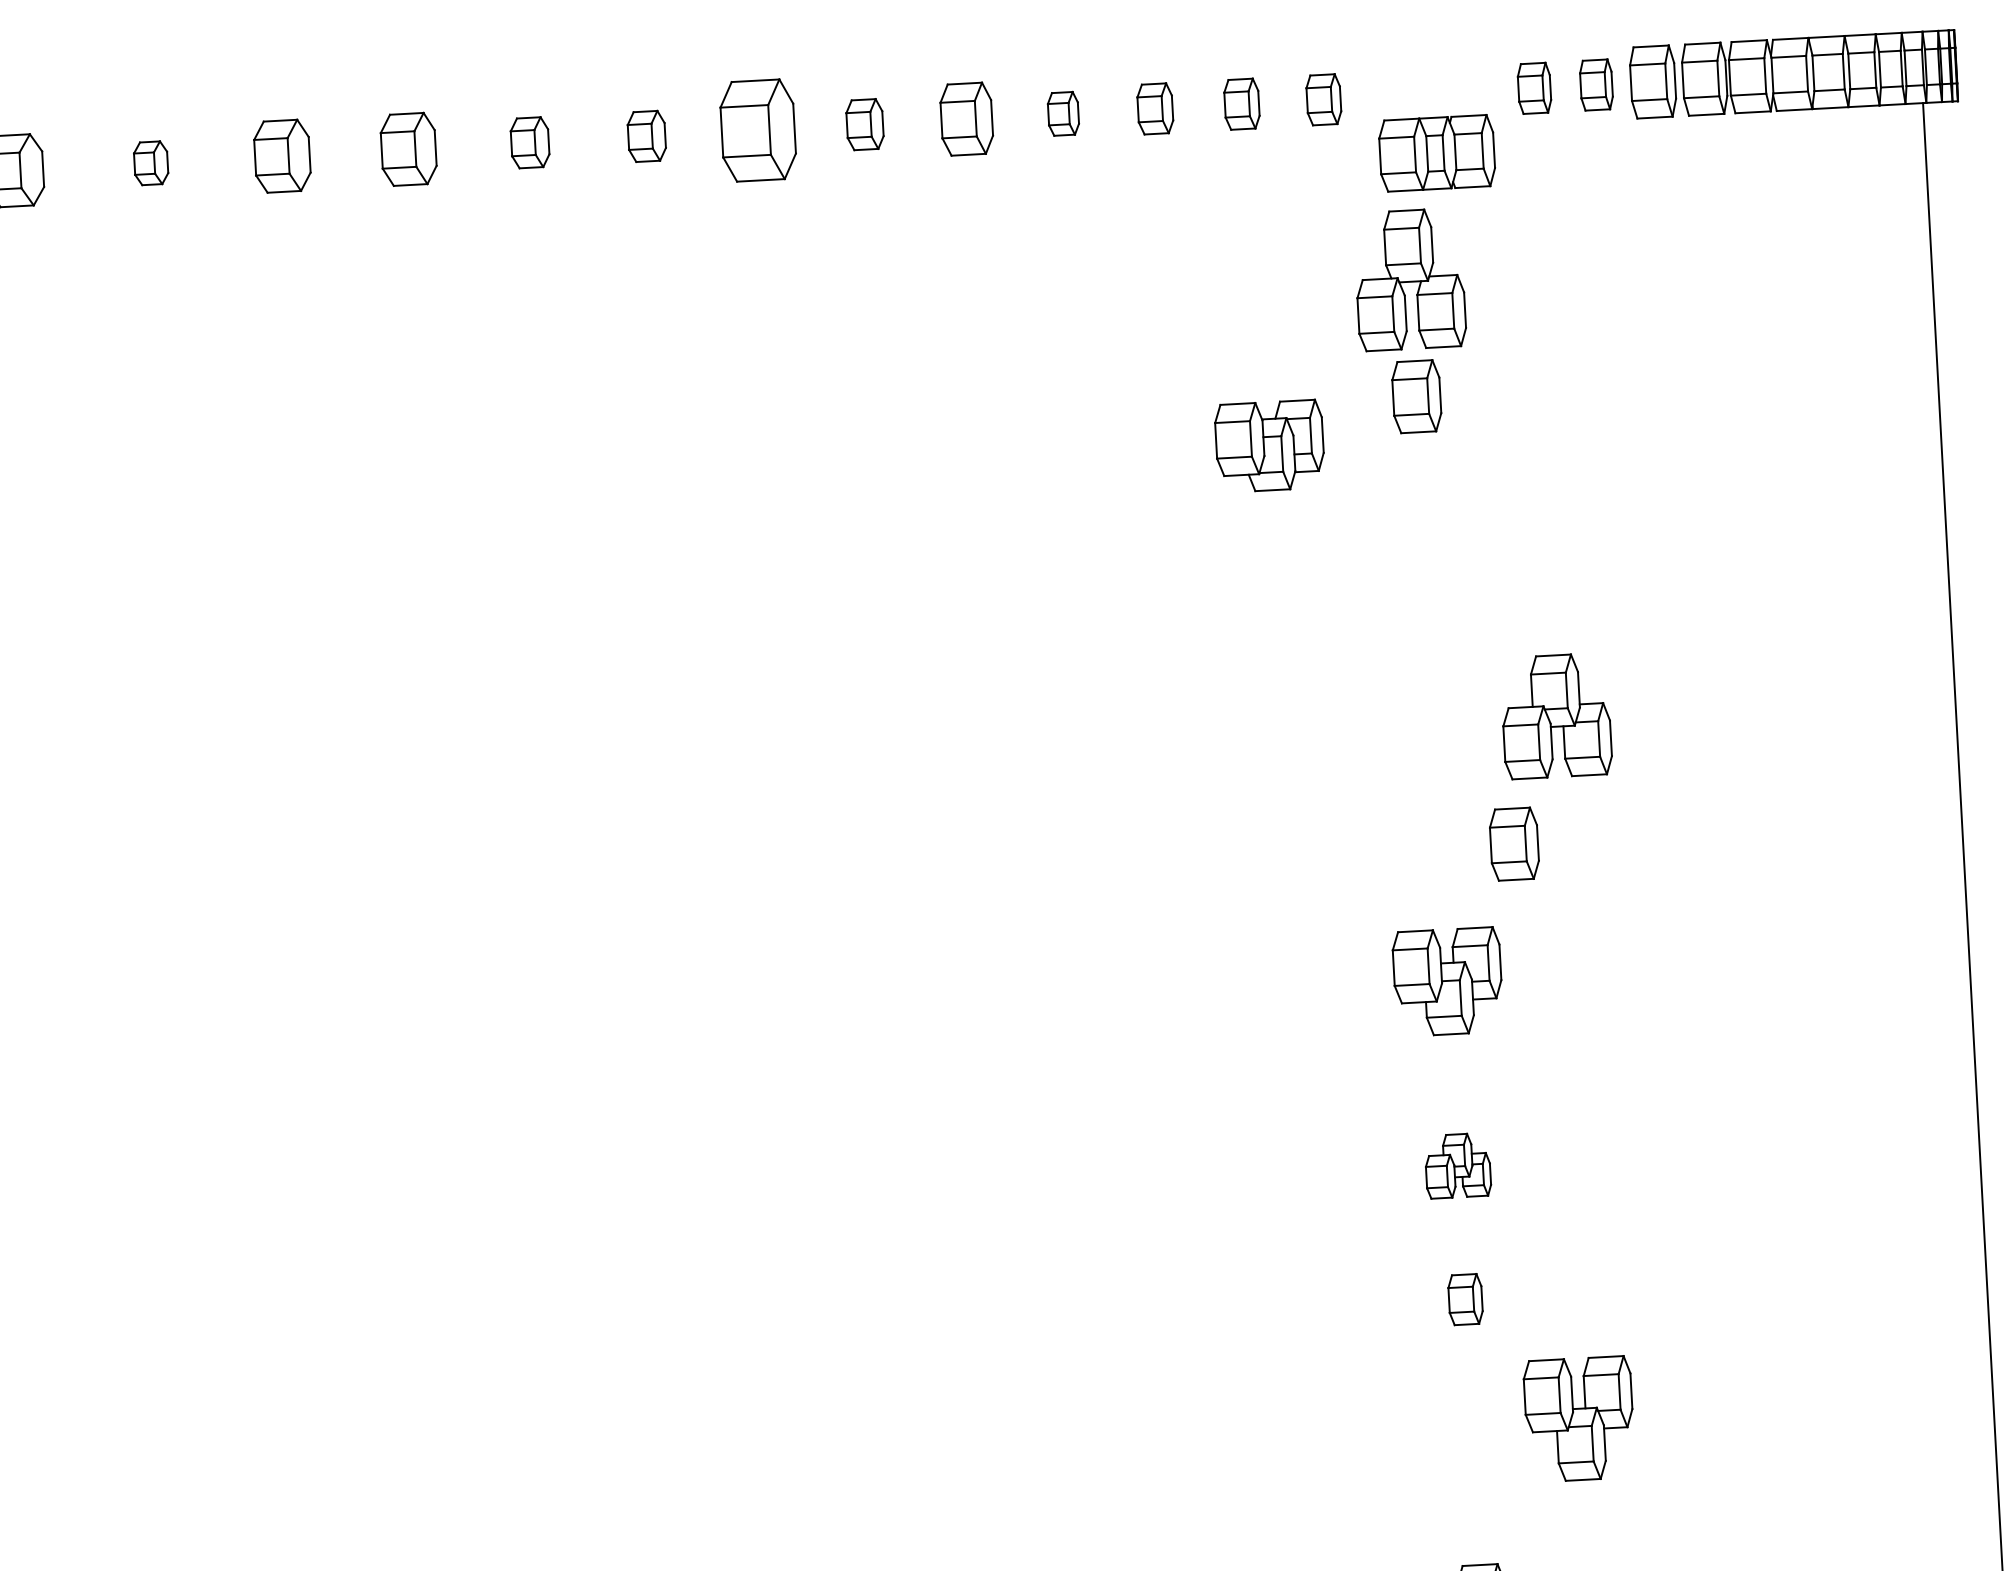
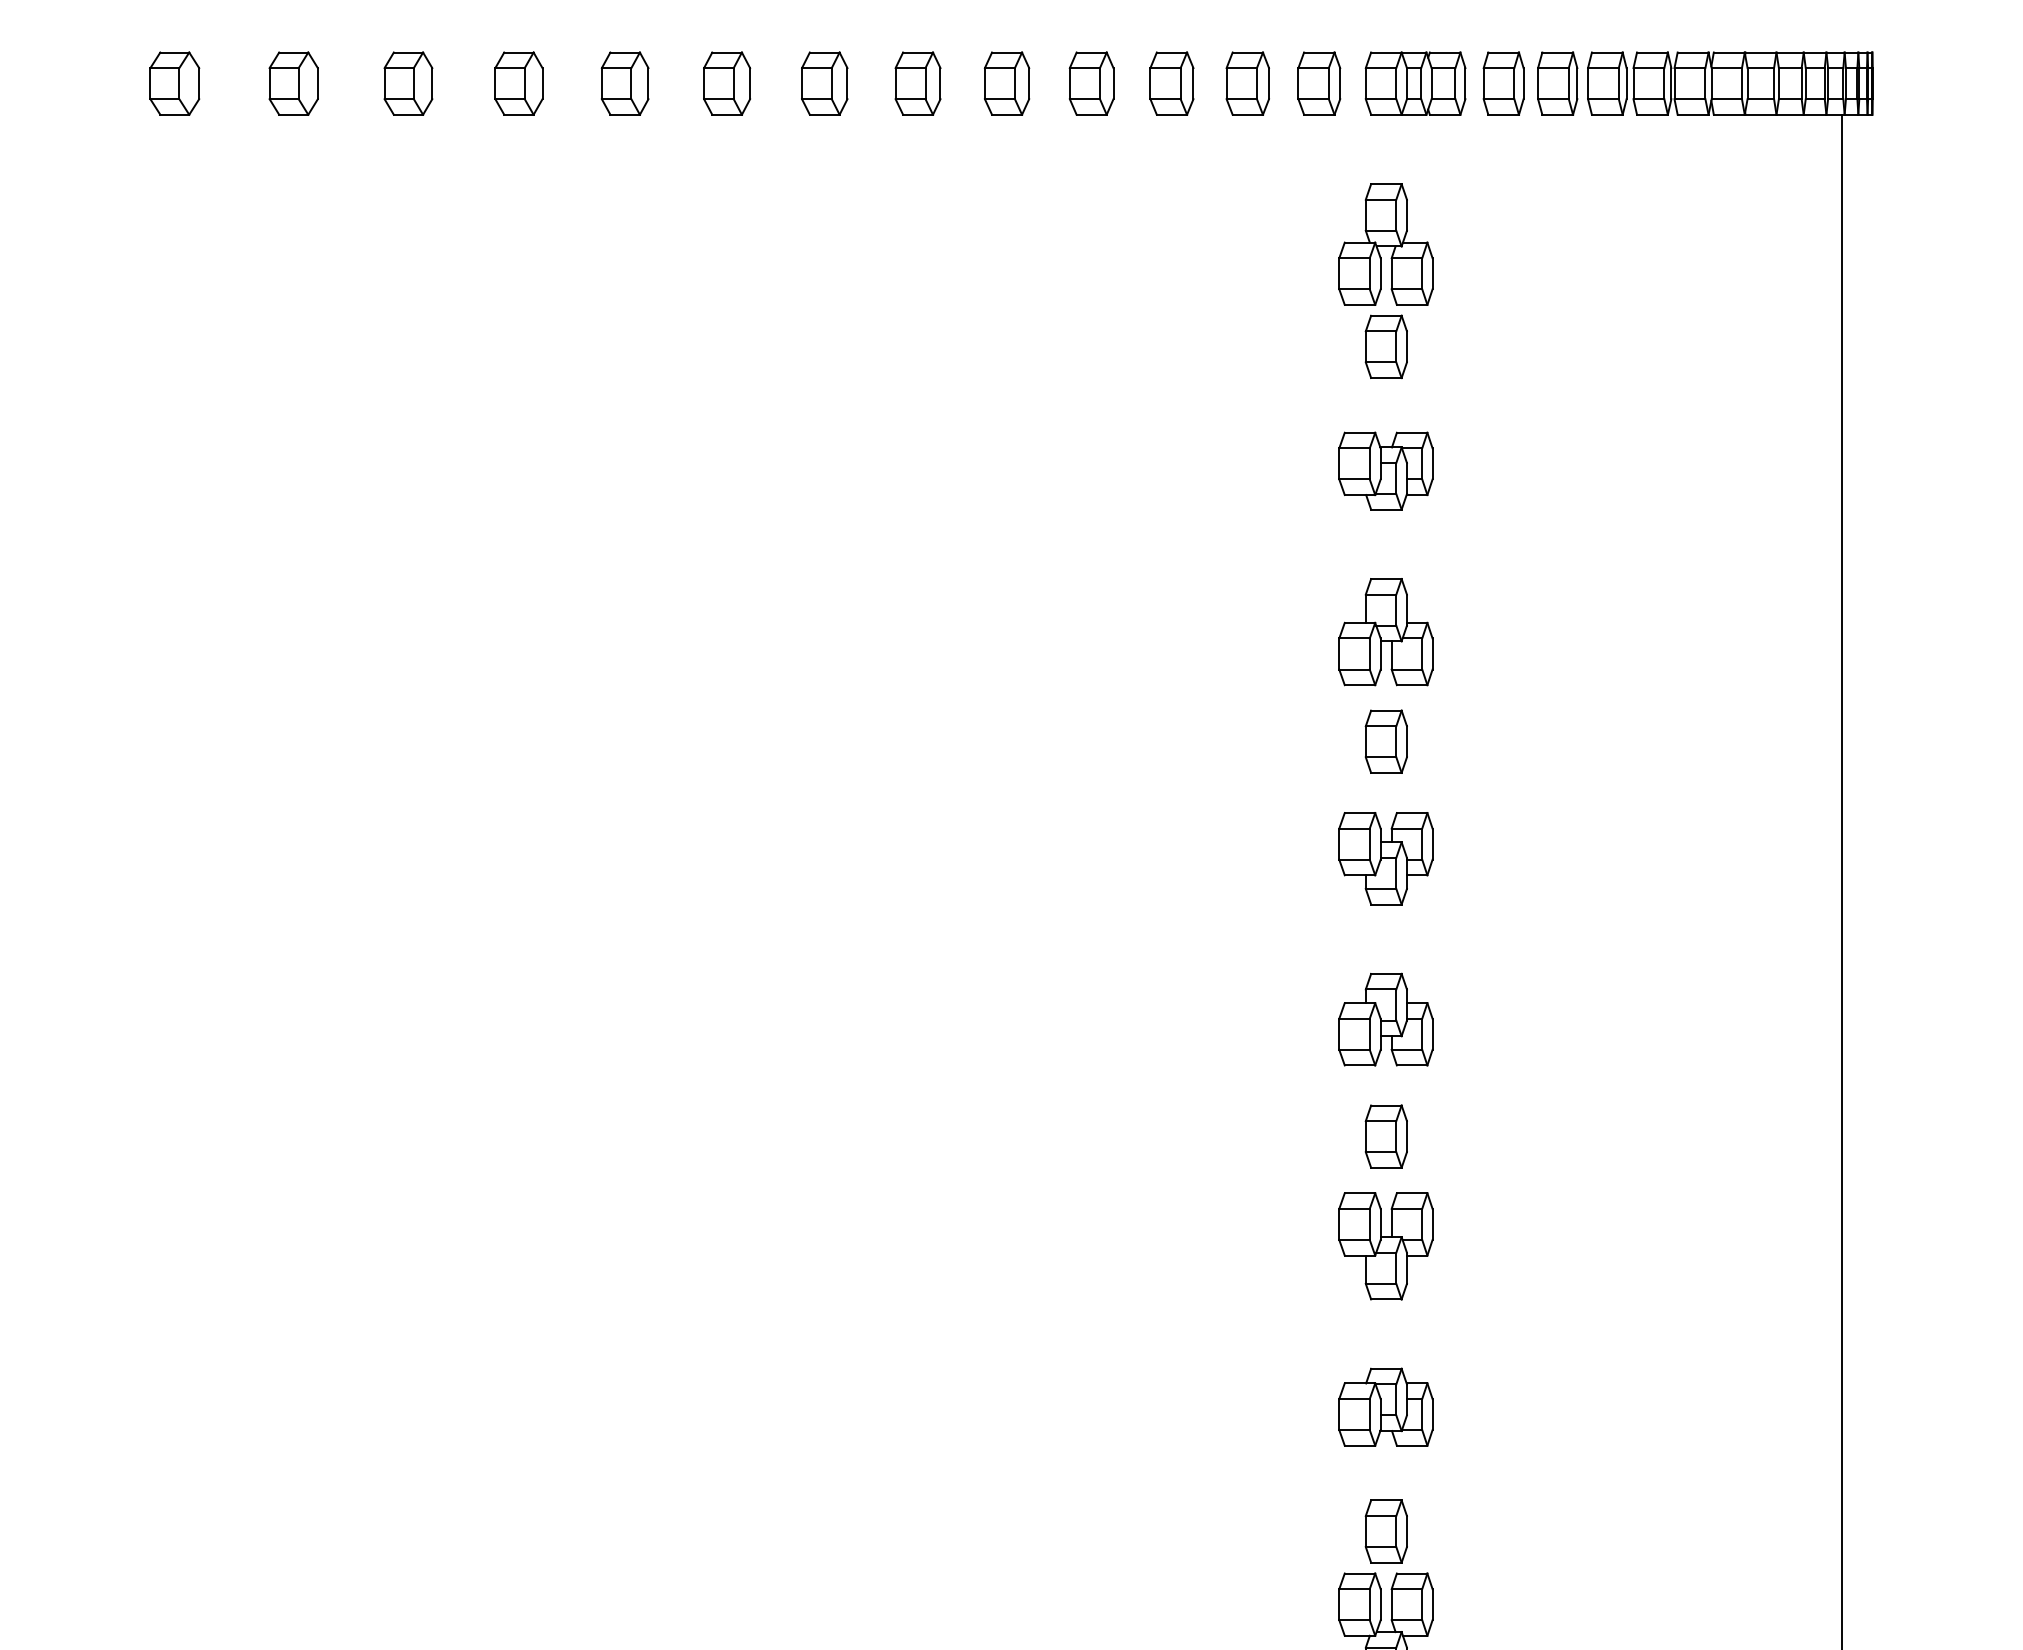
part: (1596, 84) -> (1557, 83), size x1.43
part: (1534, 88) -> (1503, 83), size x1.43
part: (1324, 99) -> (1319, 83), size x1.43
part: (1241, 104) -> (1247, 83), size x1.43
part: (1154, 108) -> (1171, 83), size x1.43
part: (1063, 113) -> (1091, 83), size x1.67
part: (864, 124) -> (917, 83), size x1.43
part: (758, 130) -> (824, 83), size x0.71
part: (647, 136) -> (727, 83), size x1.43
part: (529, 142) -> (624, 83), size x1.43
part: (1436, 153) -> (1415, 83), moved
part: (150, 163) -> (293, 83), size x1.67
part: (1269, 445) -> (1385, 470), moved
part: (1555, 716) -> (1385, 632), moved
part: (1513, 843) -> (1385, 741), moved
part: (1457, 1165) -> (1385, 1019), size x1.67
part: (1464, 1299) -> (1385, 1136), size x1.43
part: (1578, 1419) -> (1385, 1246), moved

